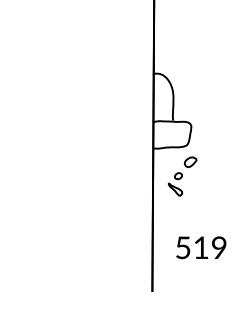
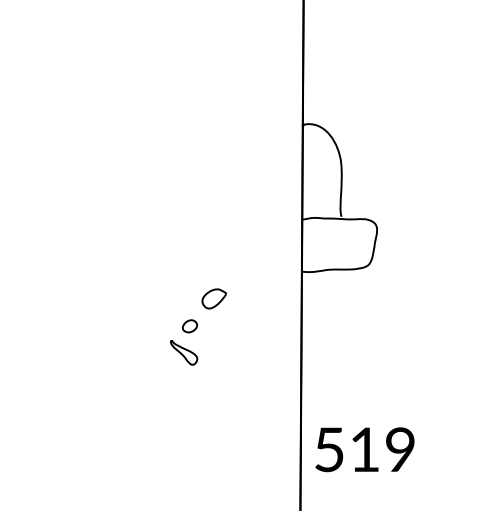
part: (182, 176) -> (197, 326), moved
text: (201, 247) -> (365, 449), moved

